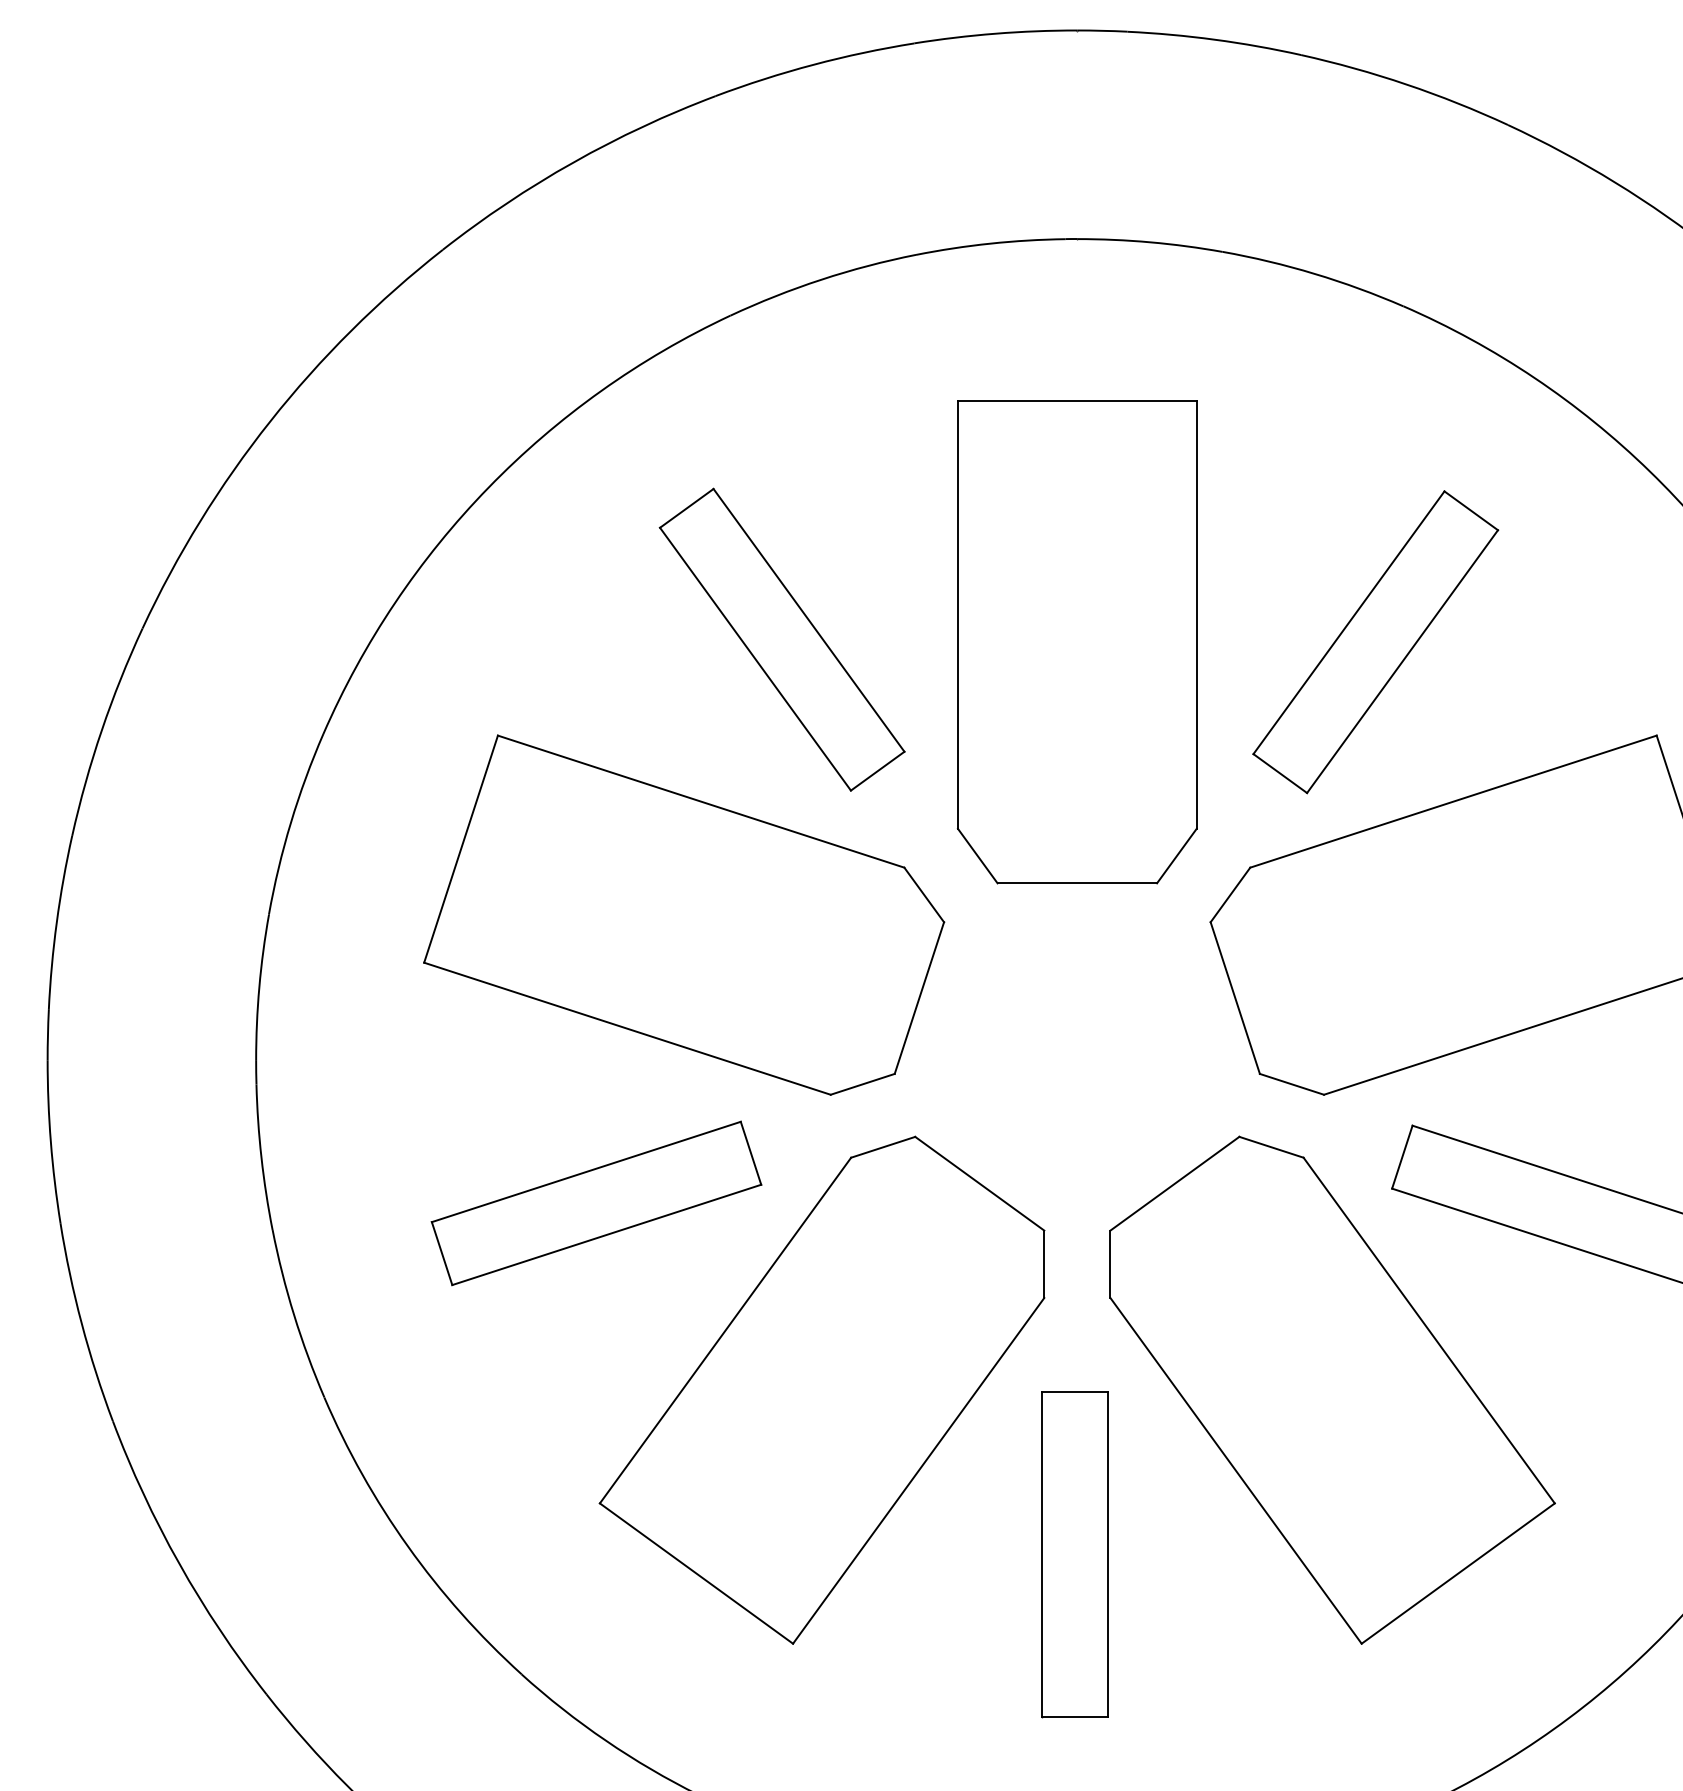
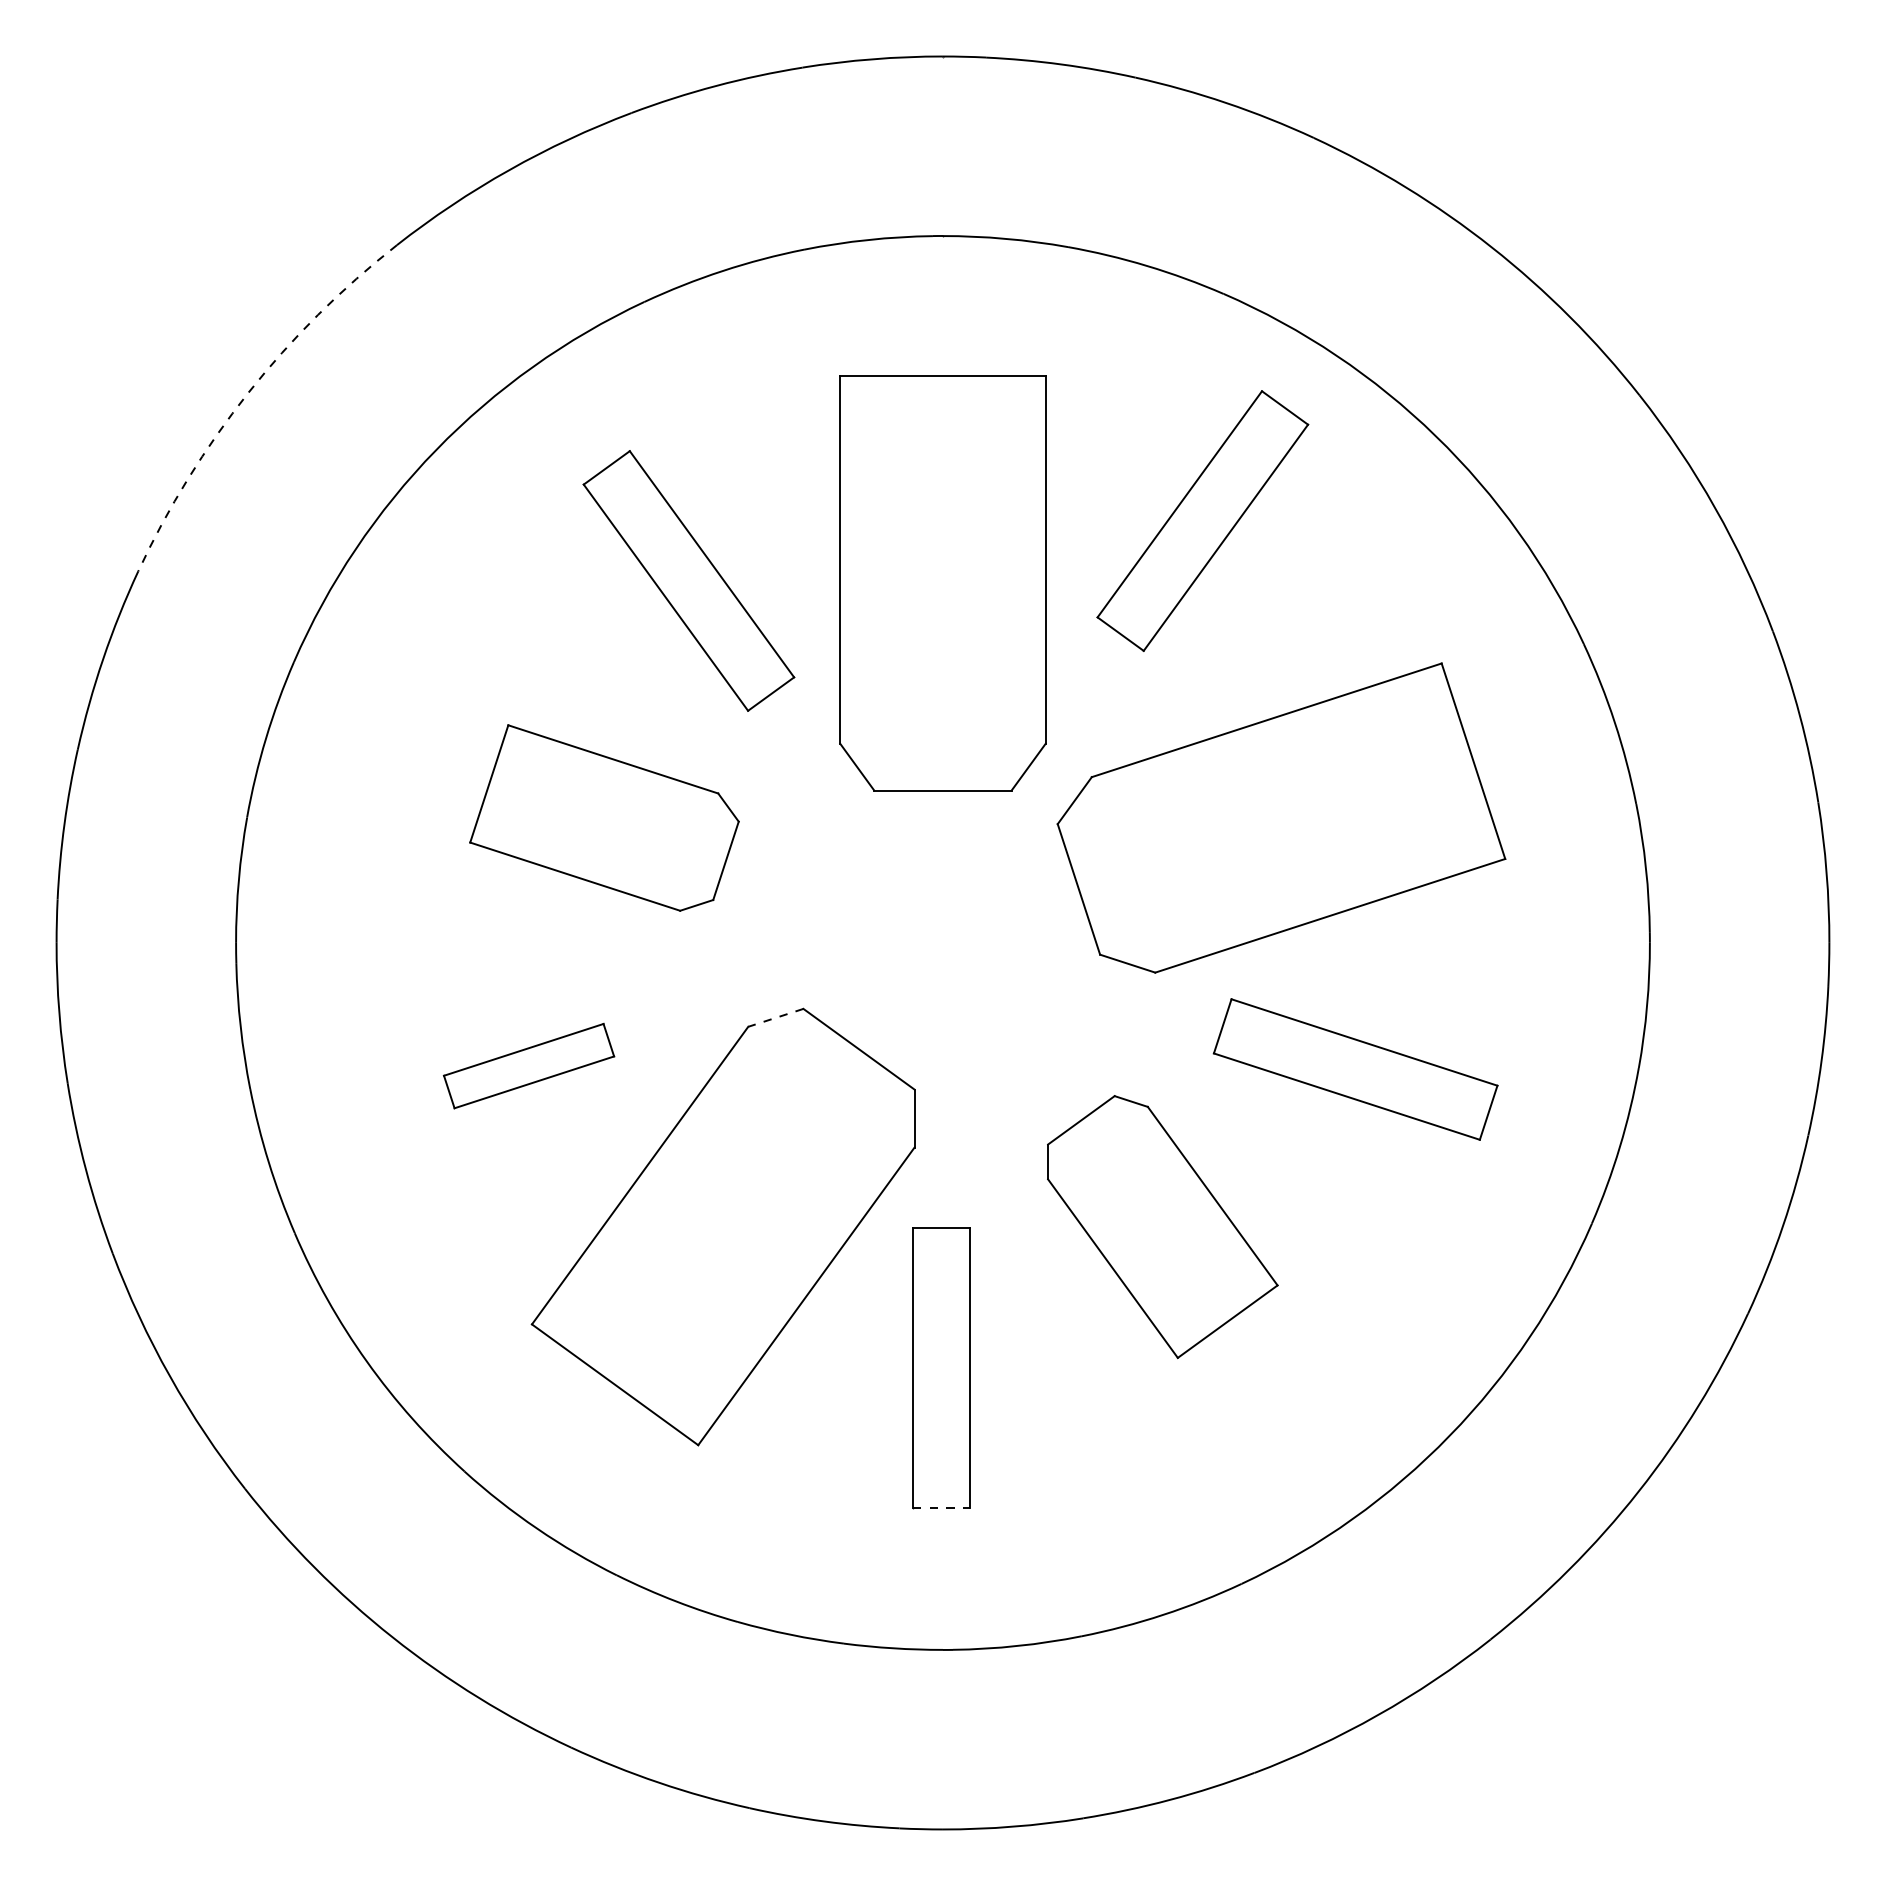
arc: (270, 420) -> (248, 392), solid -> dashed
part: (1375, 641) -> (1202, 520), moved
part: (684, 914) -> (604, 817), size x0.6
line: (882, 1148) -> (775, 1018), solid -> dashed
part: (595, 1202) -> (528, 1065), size x0.6
part: (1332, 1389) -> (1162, 1226), size x0.6
line: (1075, 1717) -> (941, 1508), solid -> dashed

